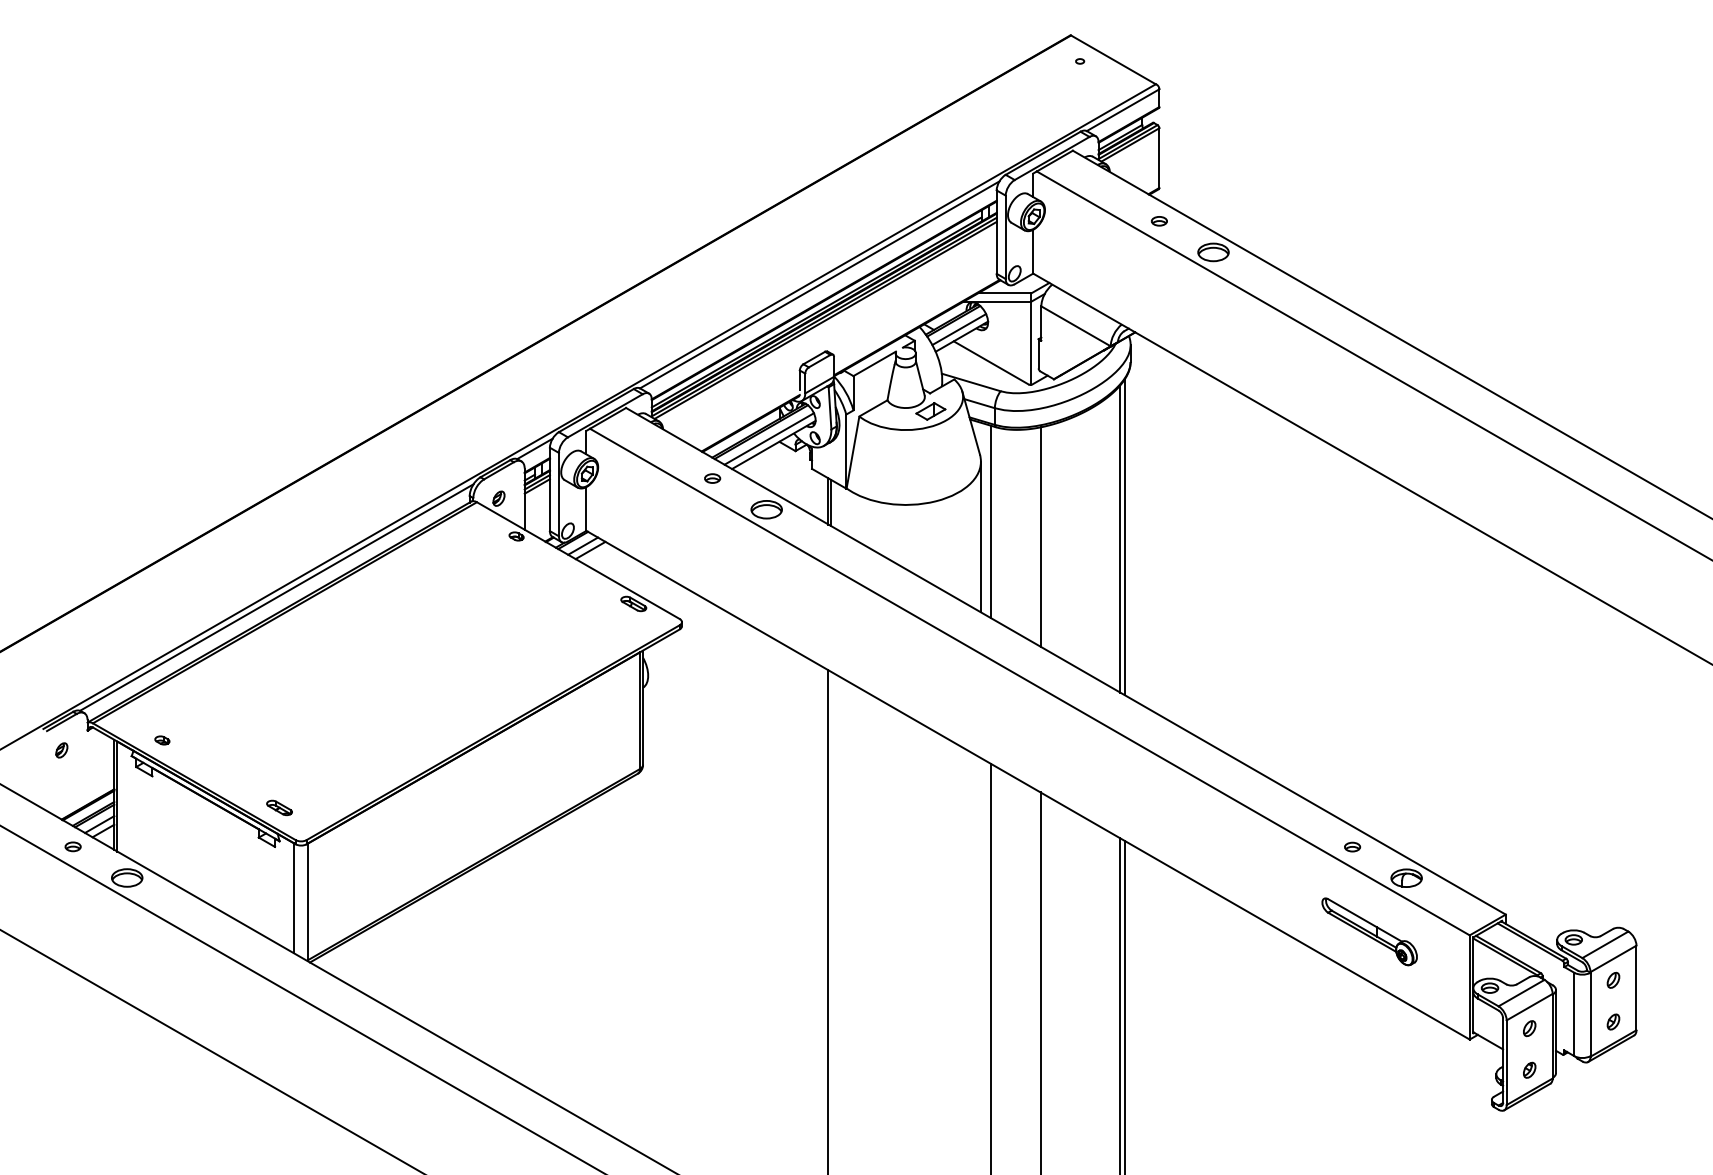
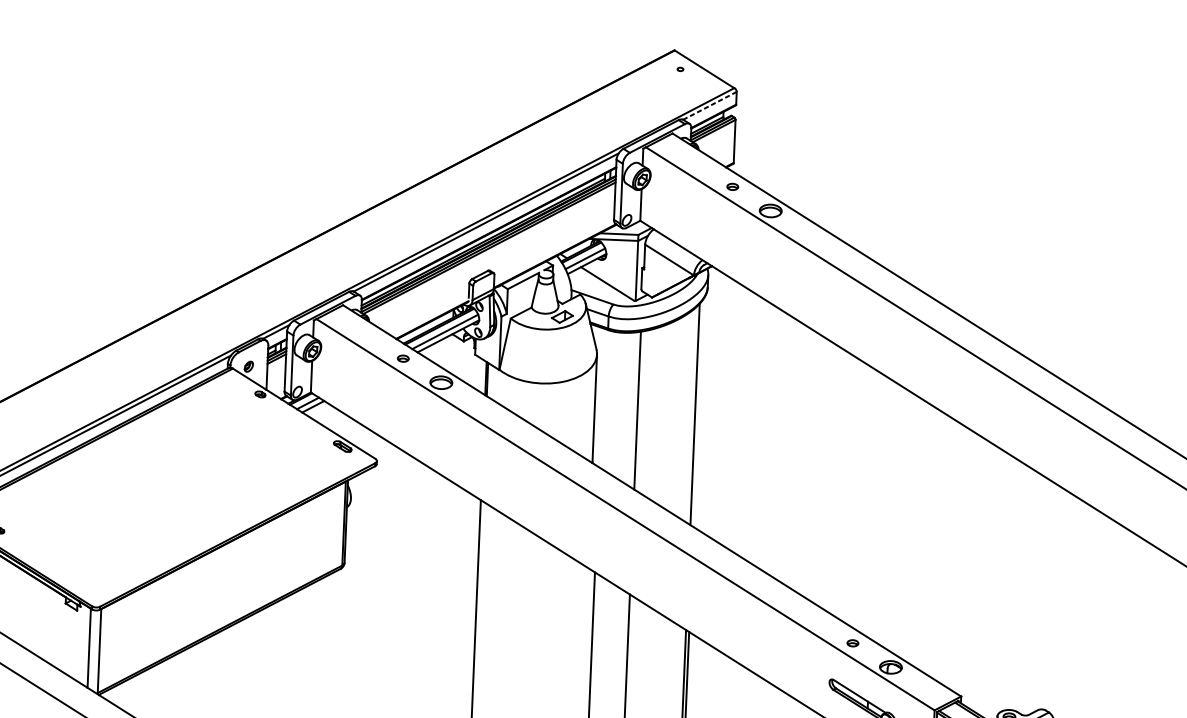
line: (1123, 110) -> (710, 106), solid -> dashed
line: (990, 521) -> (602, 397), removed
line: (1124, 537) -> (698, 413), removed
part: (279, 807) -> (81, 582), removed

